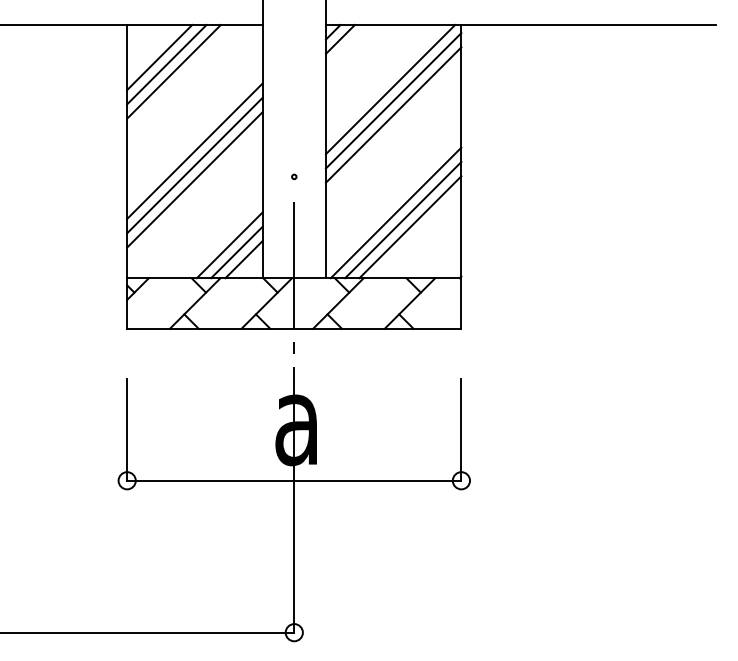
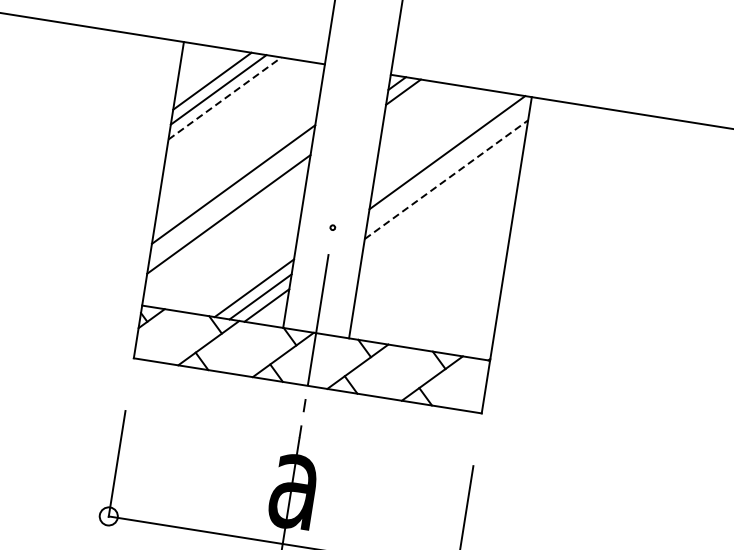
line: (174, 71) -> (225, 98), solid -> dashed
line: (393, 100) -> (448, 164), removed
line: (393, 115) -> (446, 180), solid -> dashed
line: (194, 165) -> (230, 199), removed
line: (395, 212) -> (432, 281), removed
line: (403, 219) -> (439, 290), removed
line: (410, 227) -> (445, 299), removed

